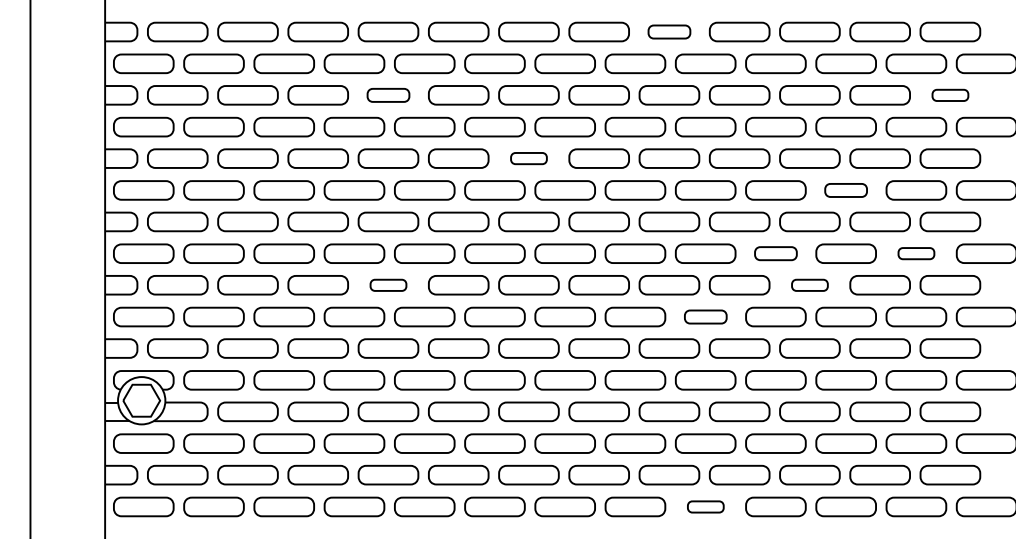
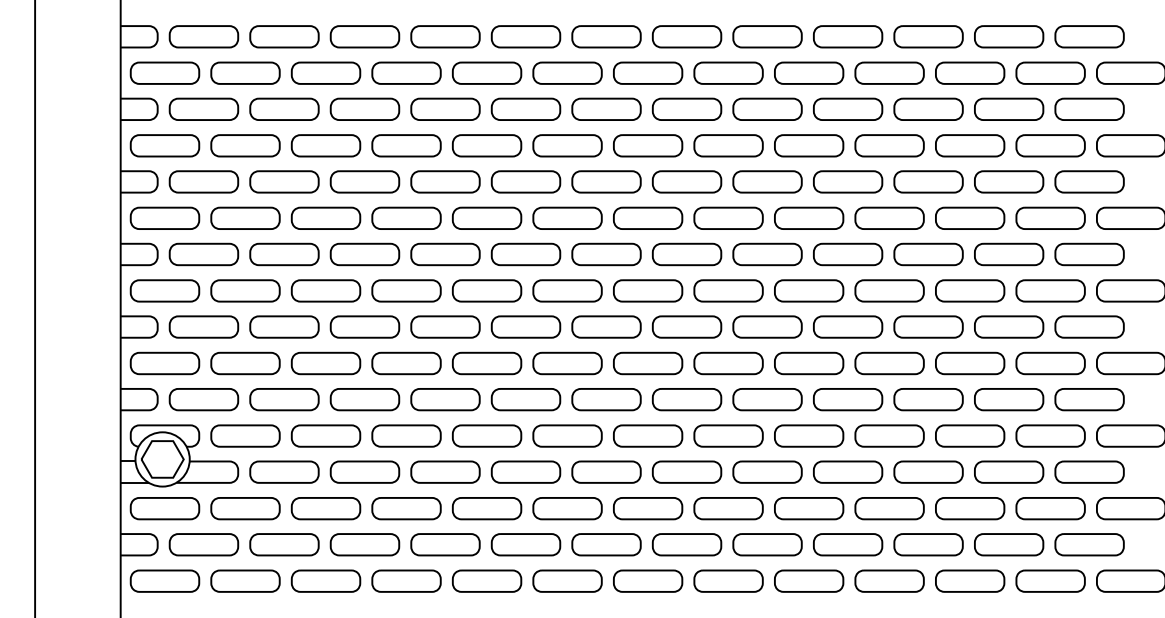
part: (669, 31) -> (767, 36), size x1.43
part: (388, 95) -> (445, 109), size x1.43
part: (950, 95) -> (1089, 109), size x1.67
part: (528, 158) -> (605, 181), size x1.67
part: (845, 190) -> (969, 218), size x1.43
part: (775, 253) -> (889, 290), size x1.43
part: (916, 253) -> (1050, 290), size x1.67
part: (388, 285) -> (445, 327), size x1.67
part: (809, 285) -> (928, 327), size x1.67
part: (705, 316) -> (808, 362), size x1.43
part: (705, 506) -> (808, 580), size x1.67

